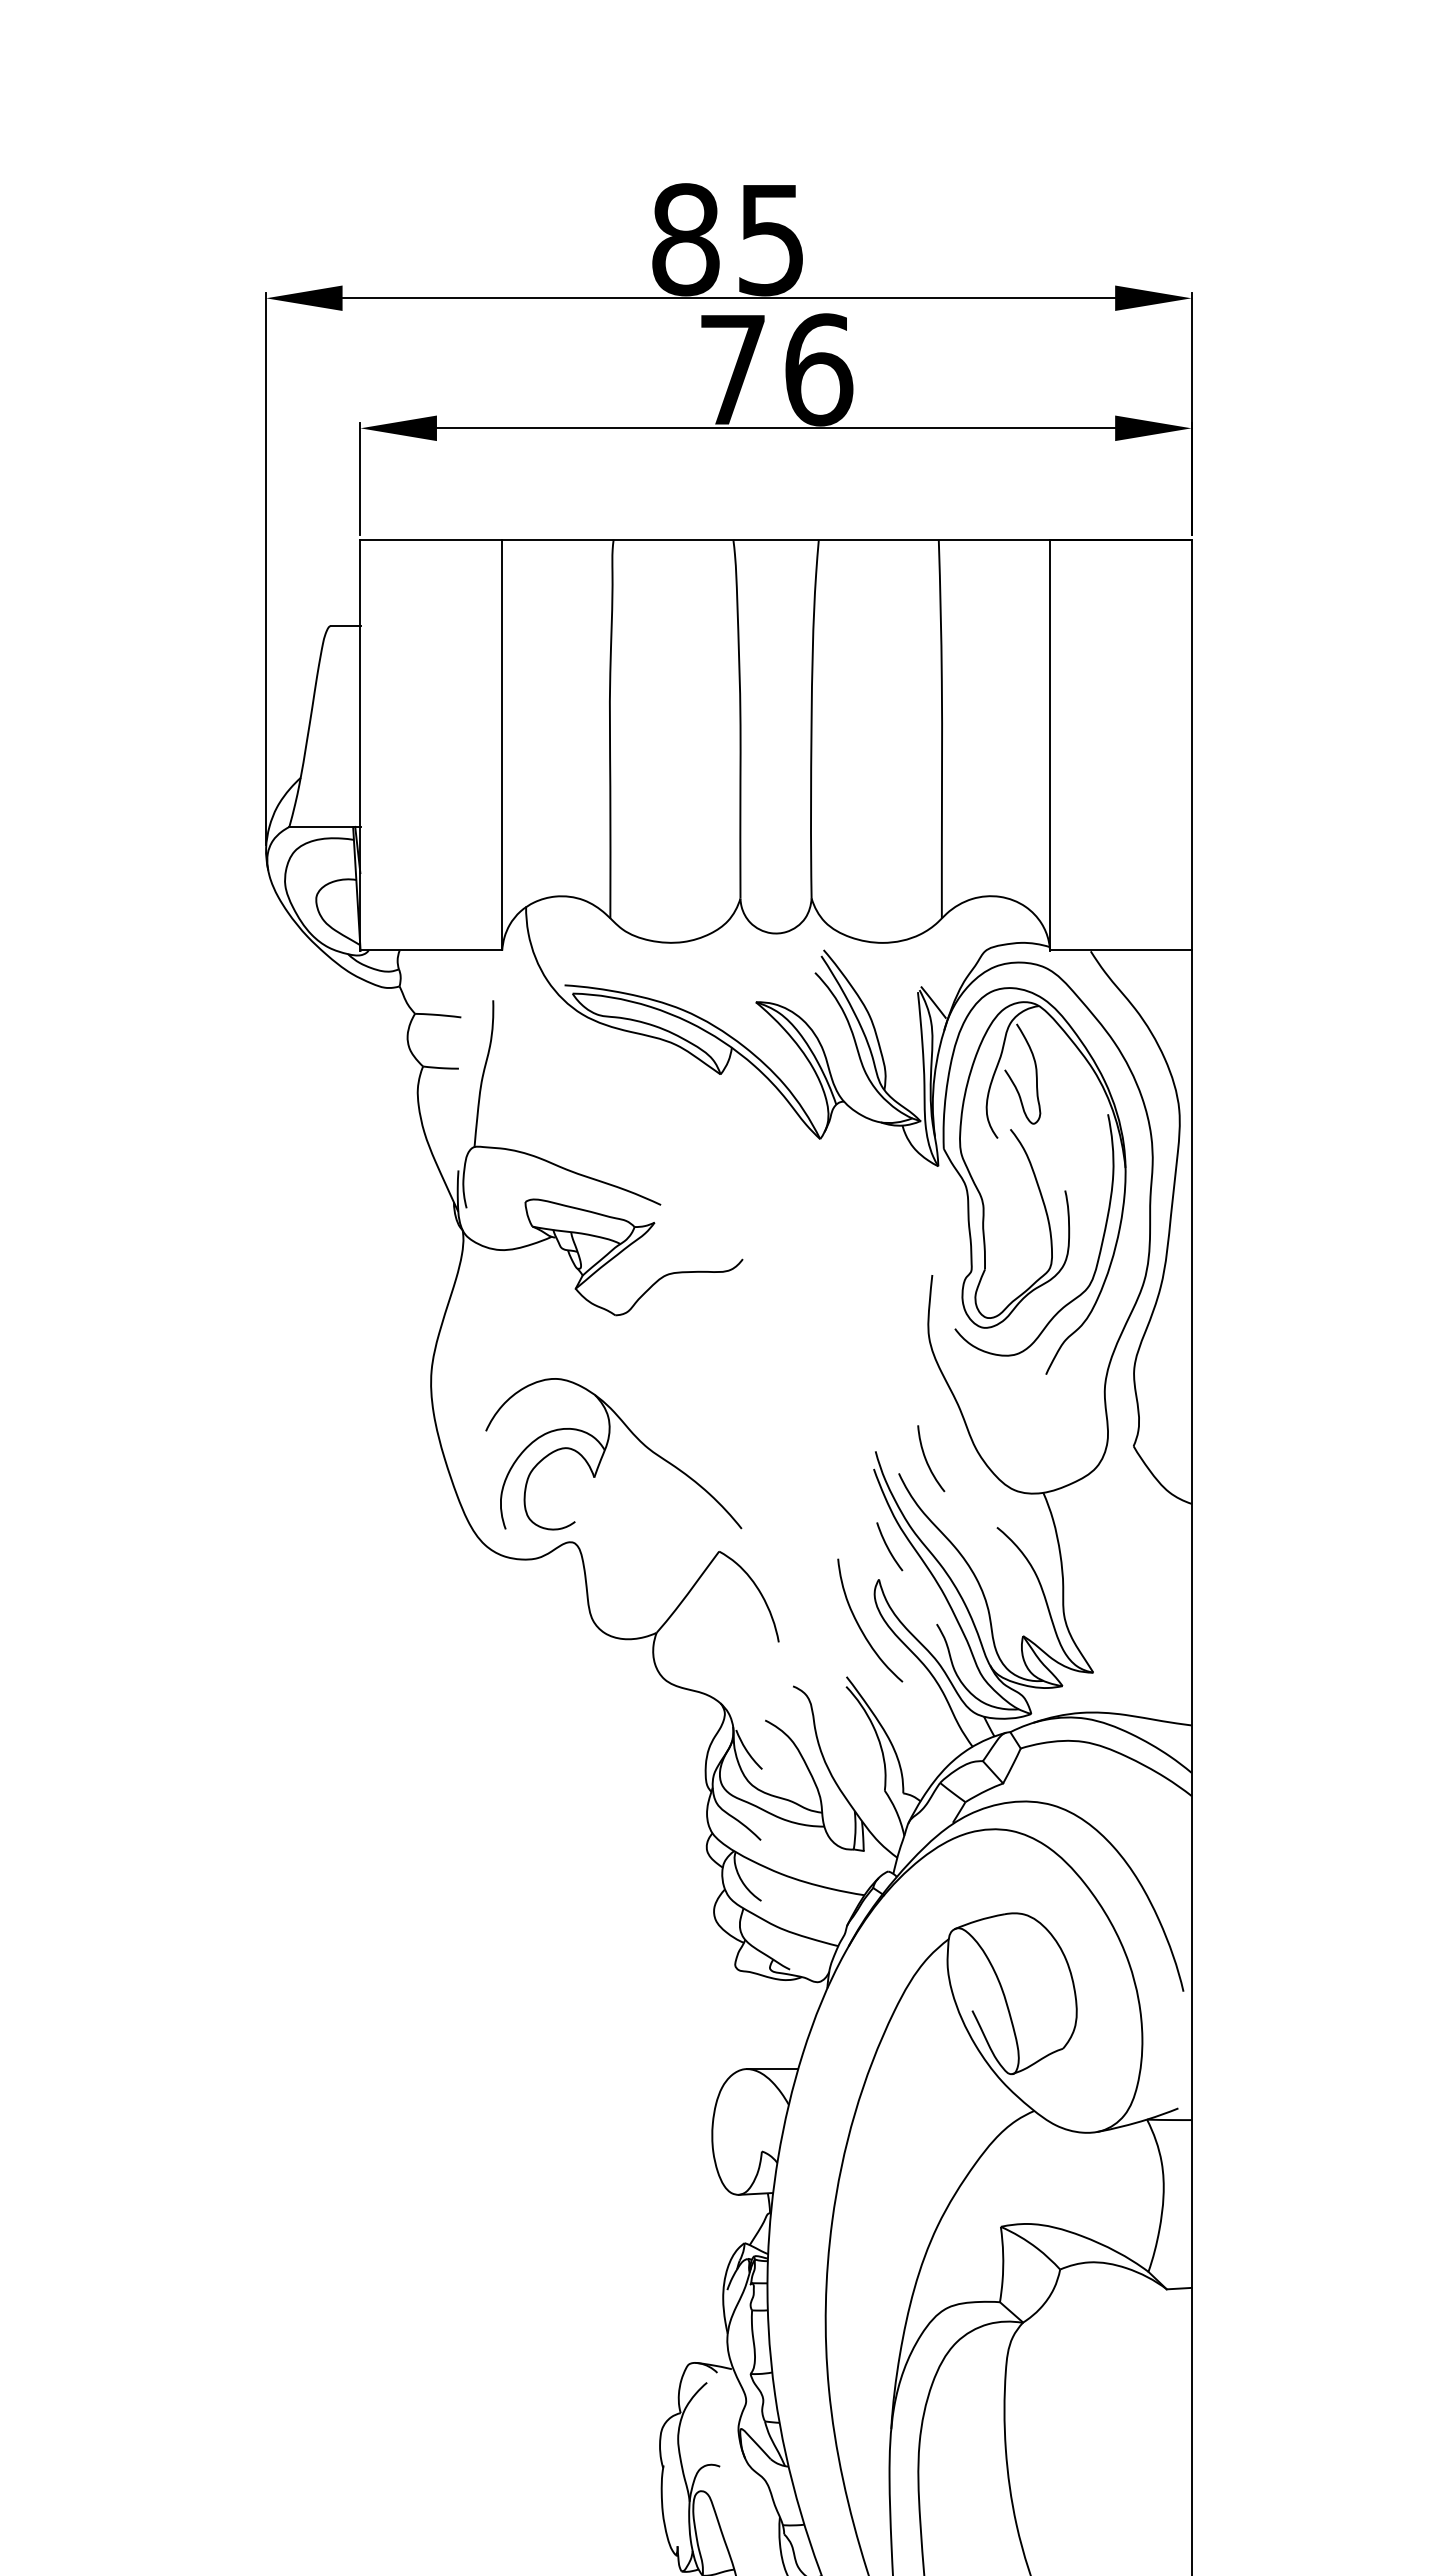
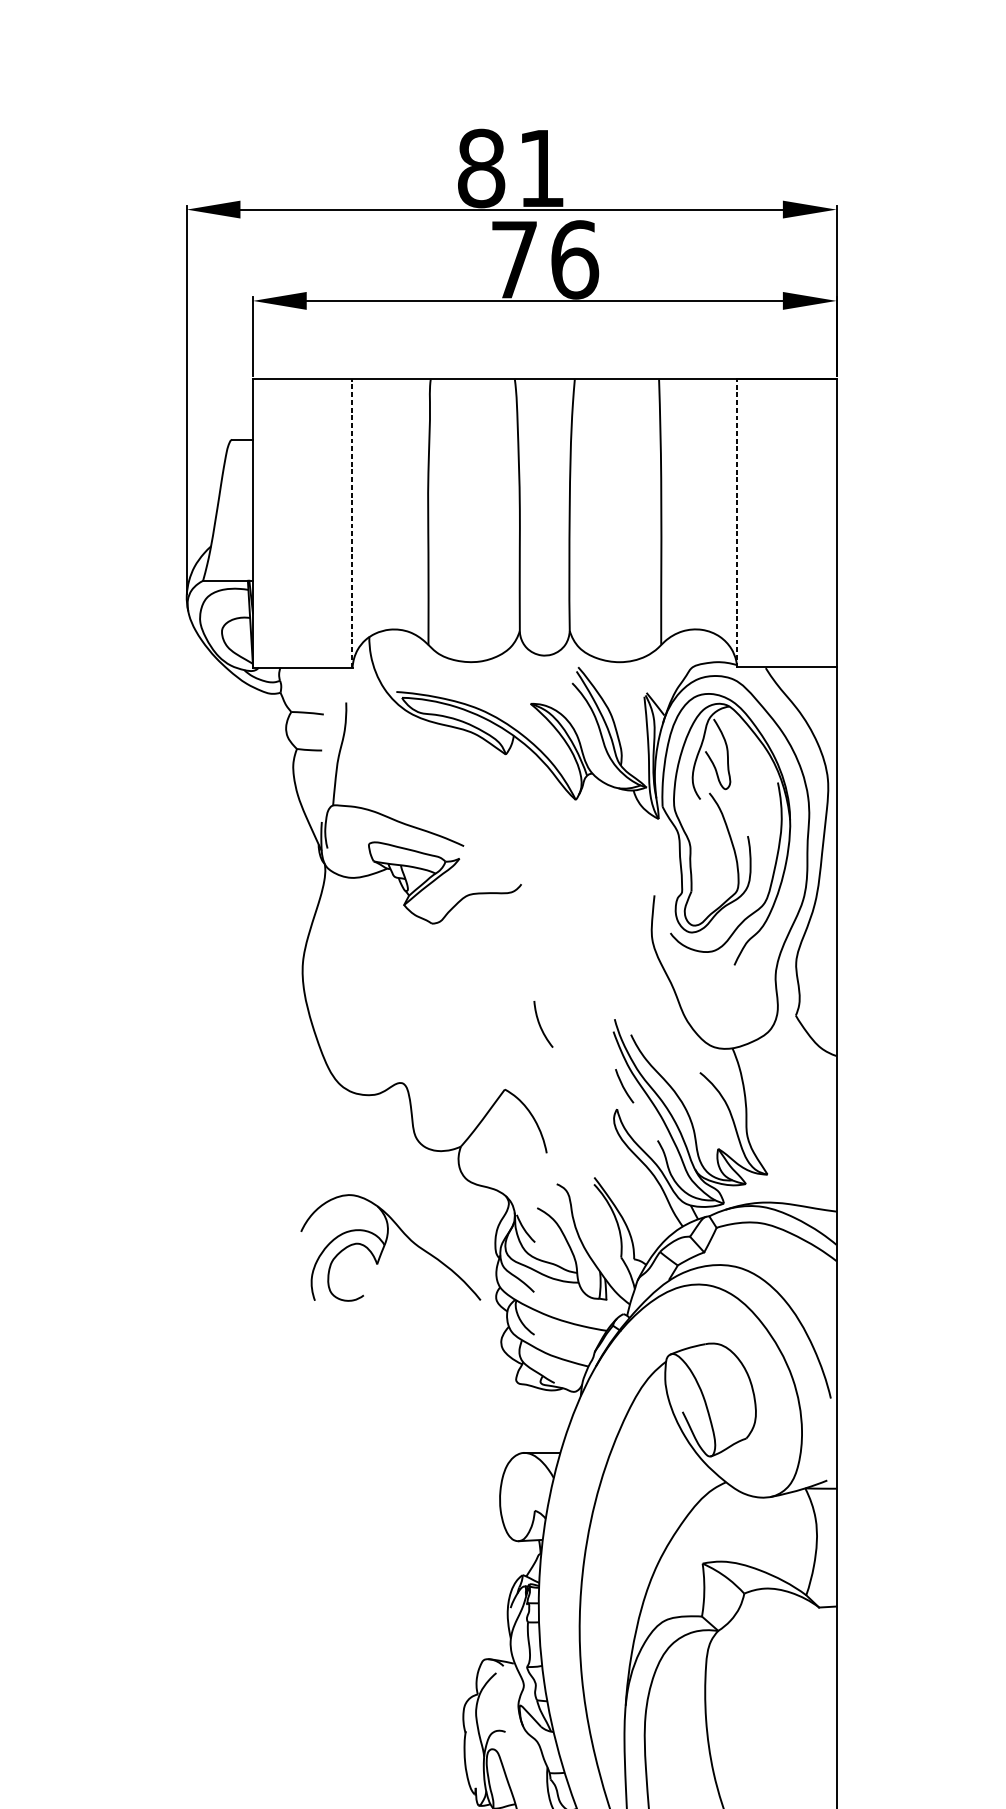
text: (770, 240) -> (540, 169), 85 -> 81
line: (502, 744) -> (352, 522), solid -> dashed
line: (1050, 744) -> (737, 522), solid -> dashed
part: (605, 1451) -> (385, 1246), moved
curve: (927, 1460) -> (540, 1025), moved
curve: (860, 1626) -> (604, 1142), removed

